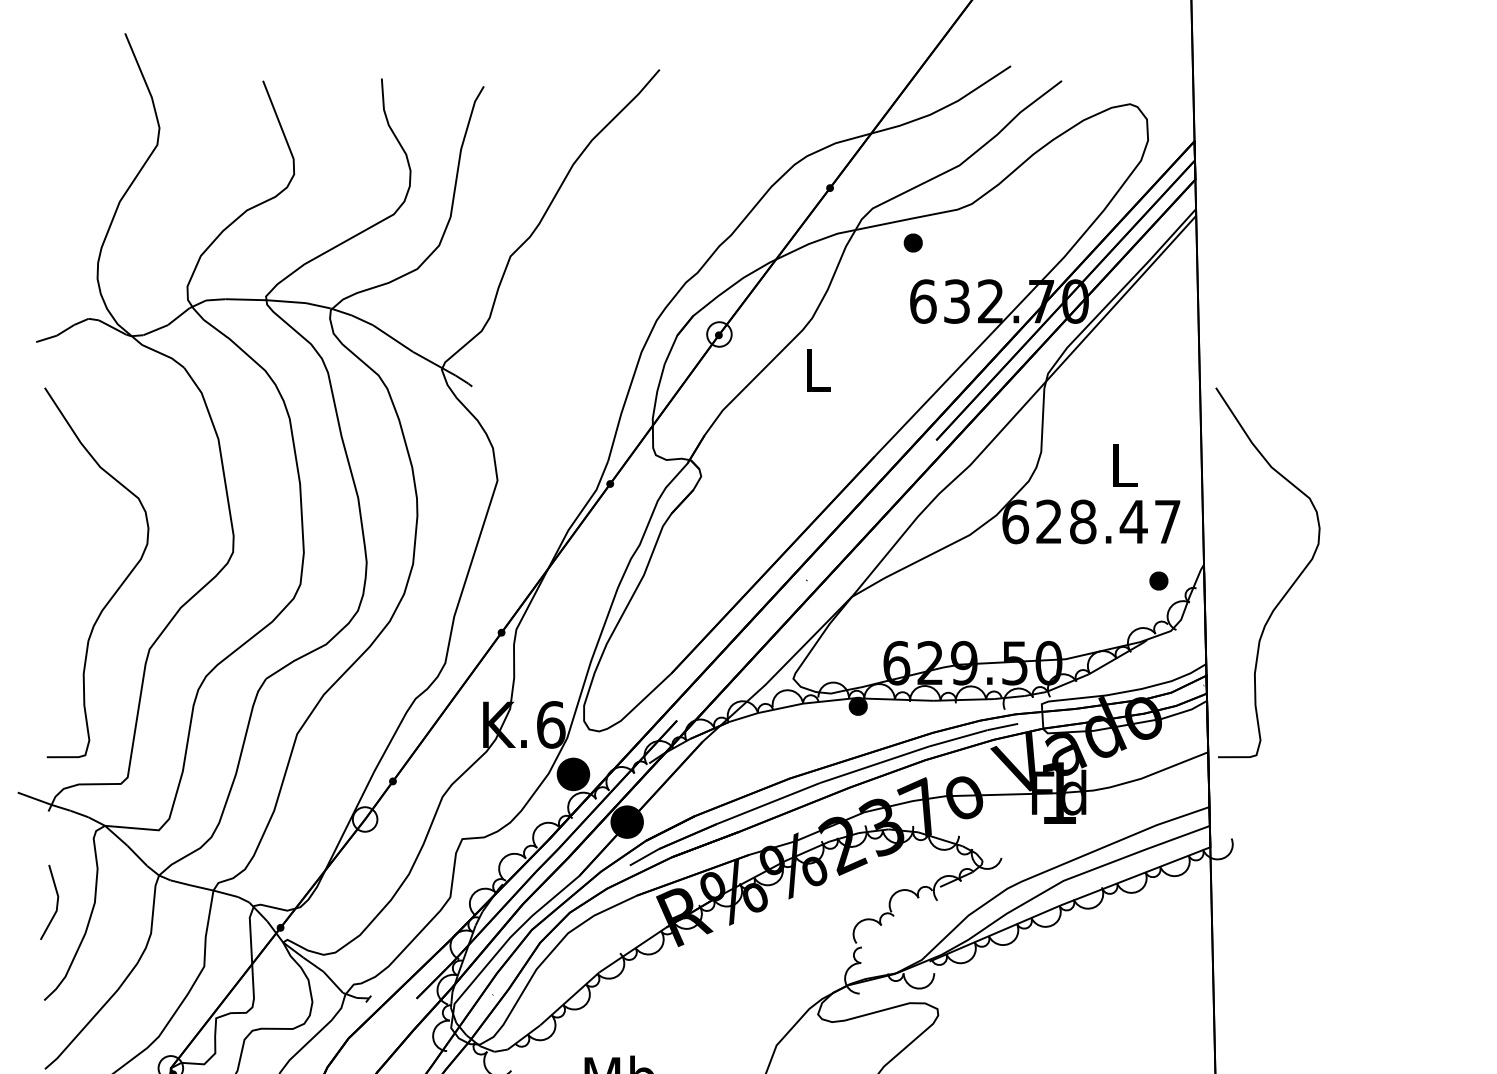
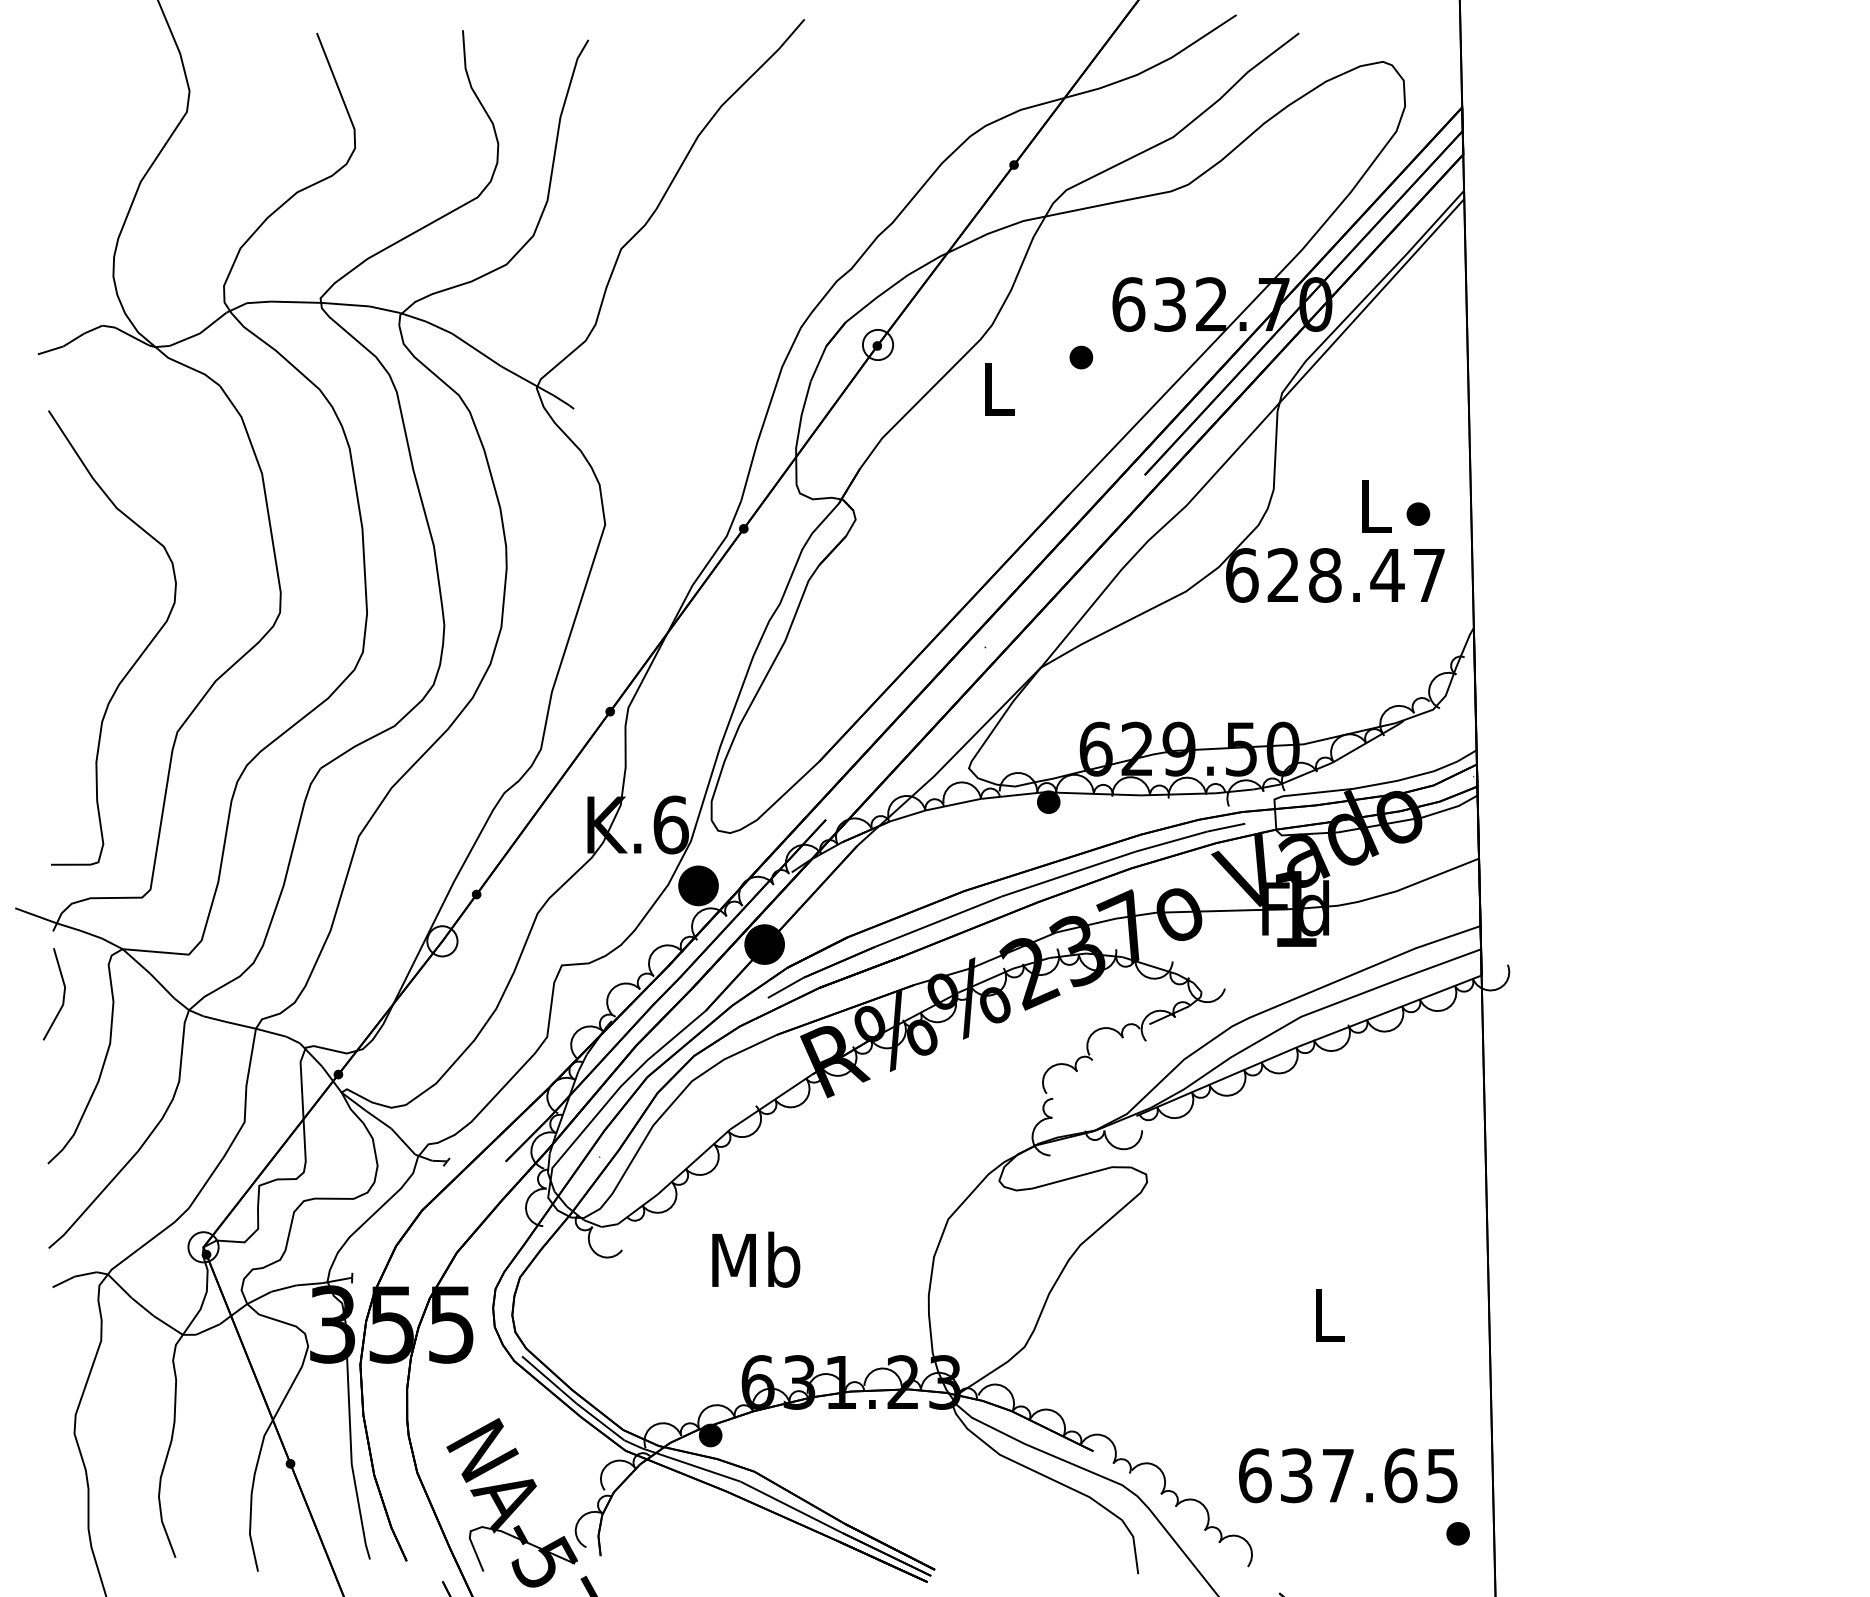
part: (913, 242) -> (1081, 357), moved
part: (1158, 580) -> (1418, 513), moved
curve: (1289, 587) -> (1579, 655), removed
line: (56, 902) -> (63, 994), moved

